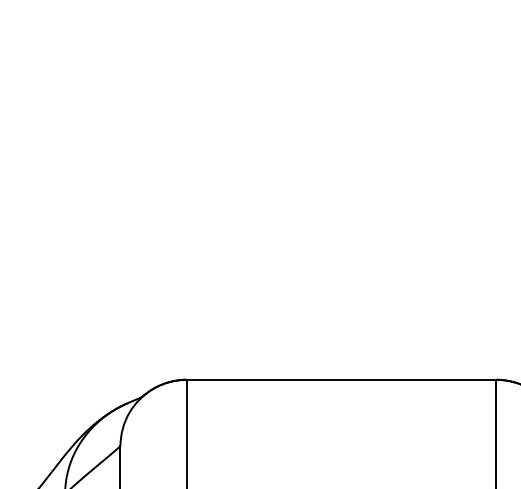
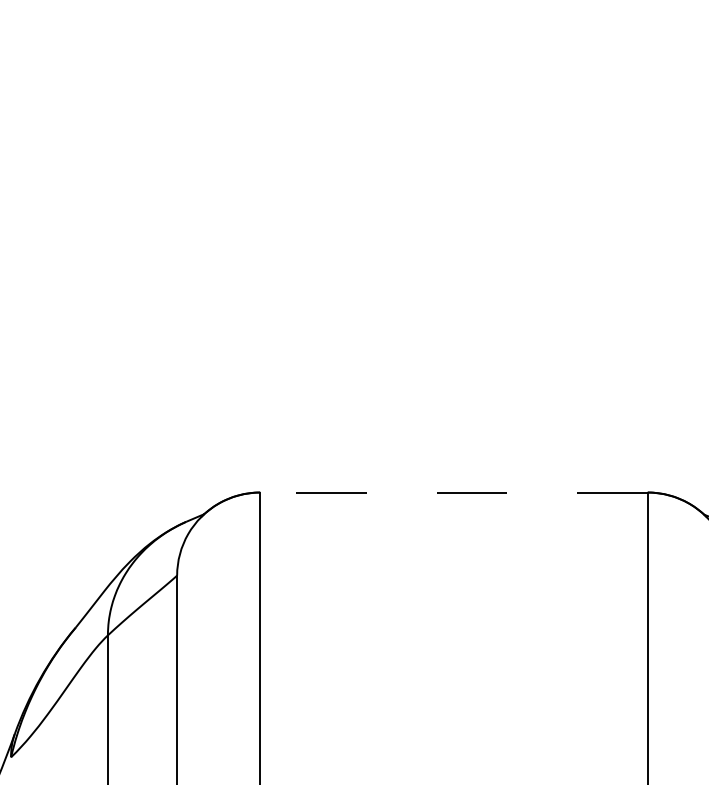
line: (341, 379) -> (453, 492), solid -> dashed

